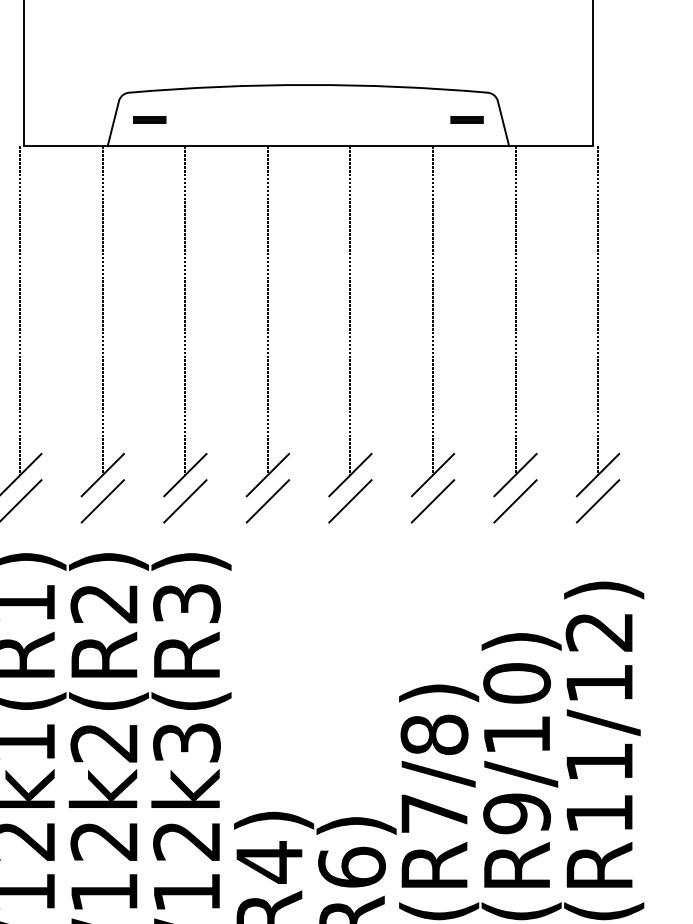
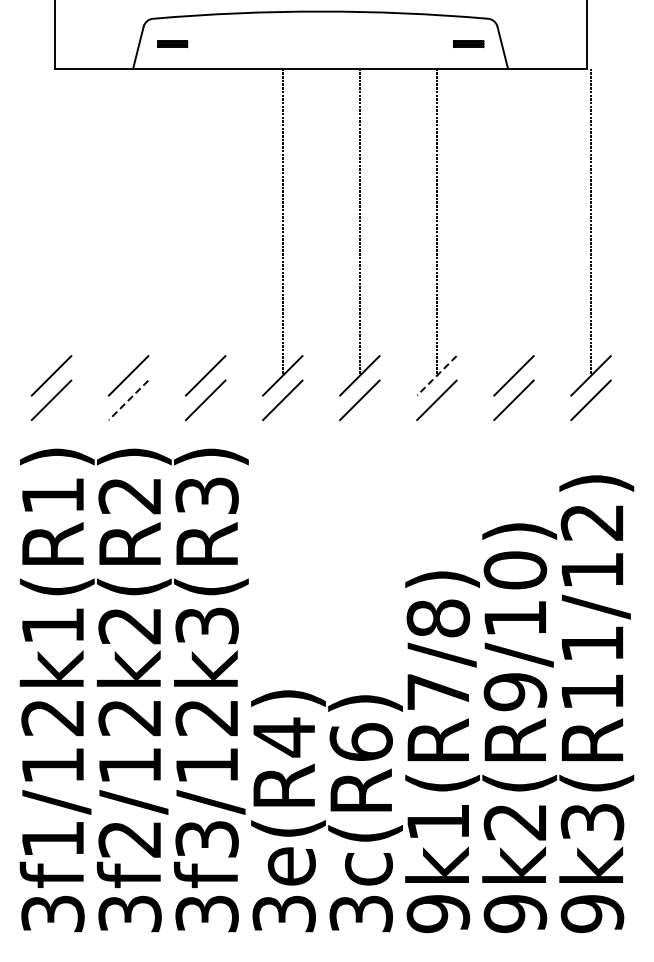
line: (20, 309) -> (51, 221), removed
line: (102, 309) -> (128, 221), removed
line: (185, 309) -> (205, 221), removed
line: (515, 309) -> (513, 221), removed
line: (432, 474) -> (436, 375), solid -> dashed
line: (102, 501) -> (128, 400), solid -> dashed

